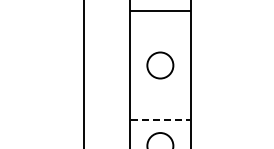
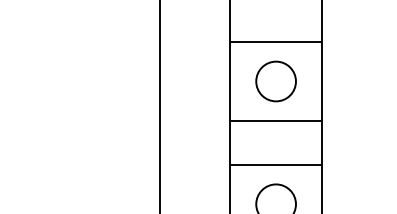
line: (159, 39) -> (274, 41), added
line: (159, 91) -> (274, 121), added
line: (160, 119) -> (276, 163), dashed -> solid

